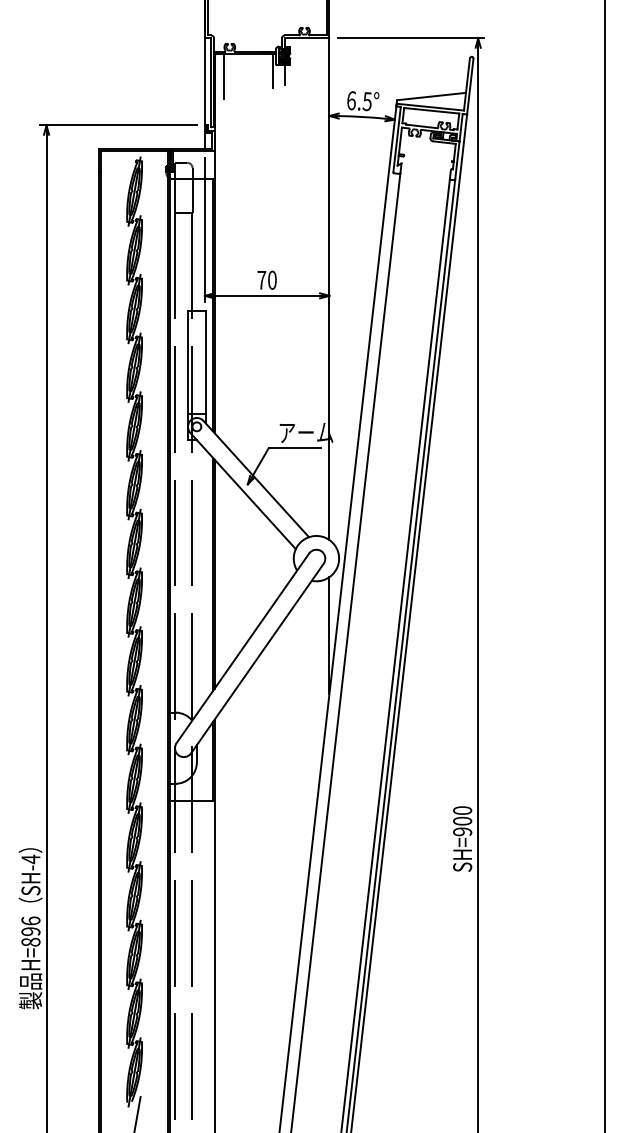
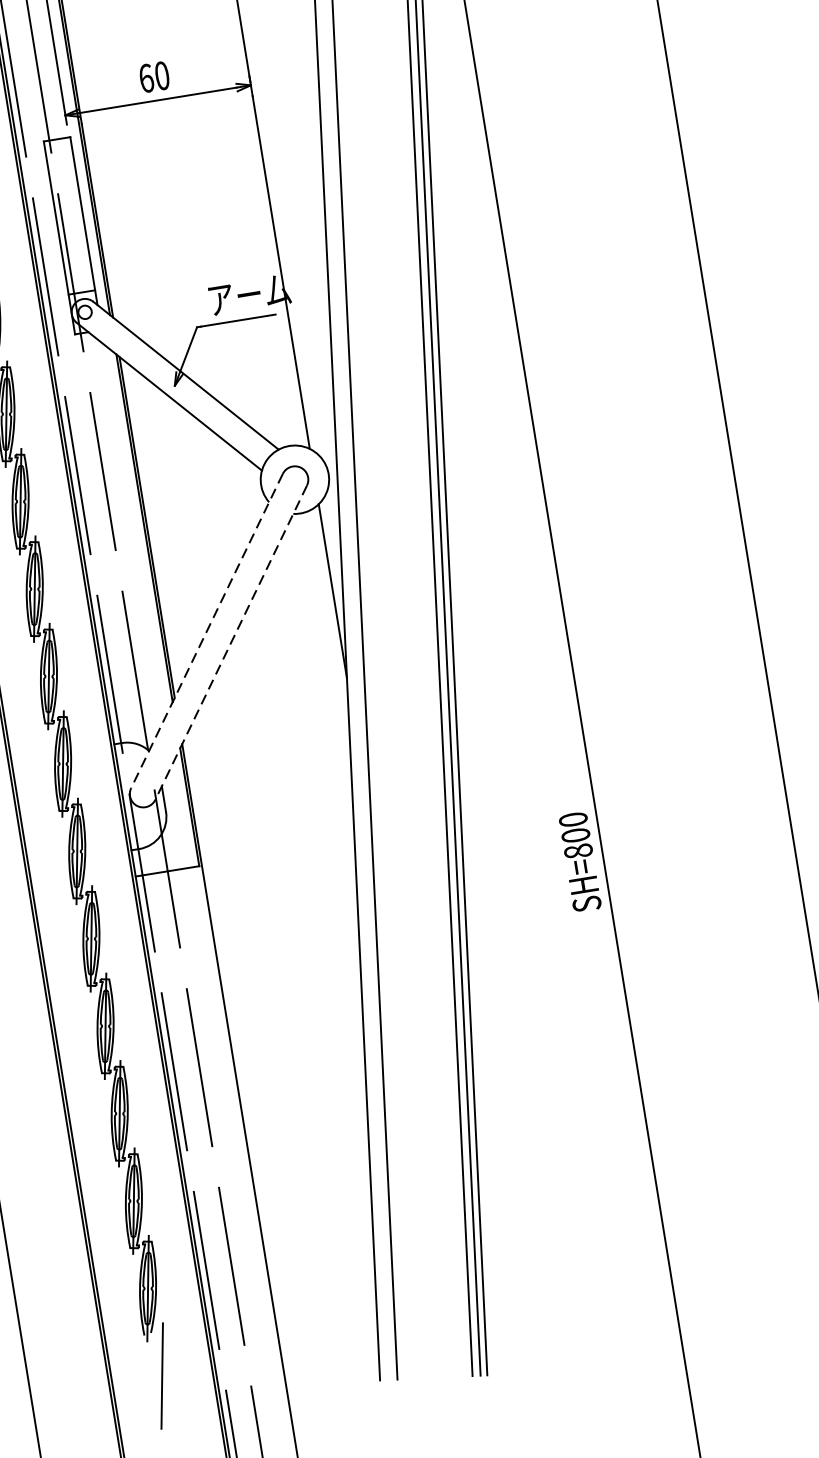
text: (261, 279) -> (145, 77), 70 -> 60
line: (242, 648) -> (206, 631), solid -> dashed
line: (257, 658) -> (231, 642), solid -> dashed
text: (462, 831) -> (578, 850), SH=900 -> SH=800

